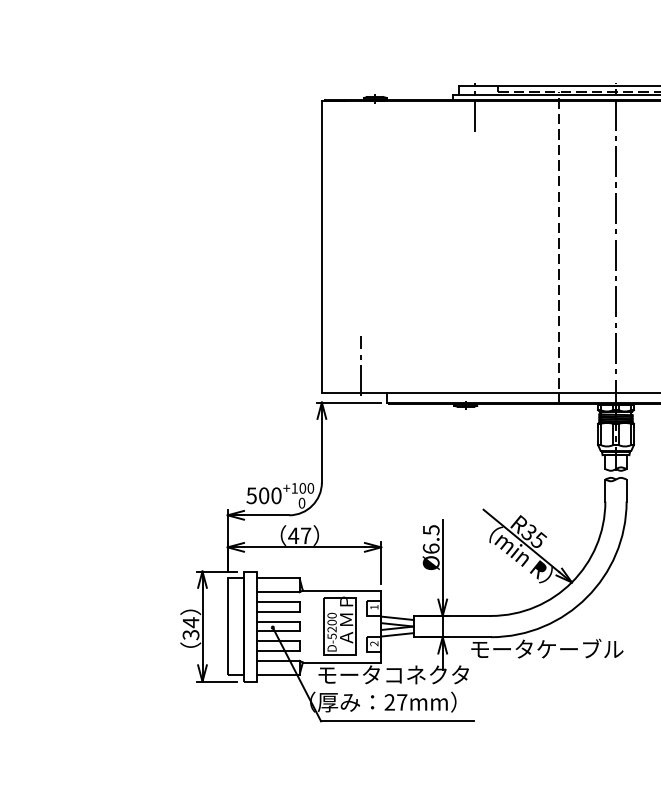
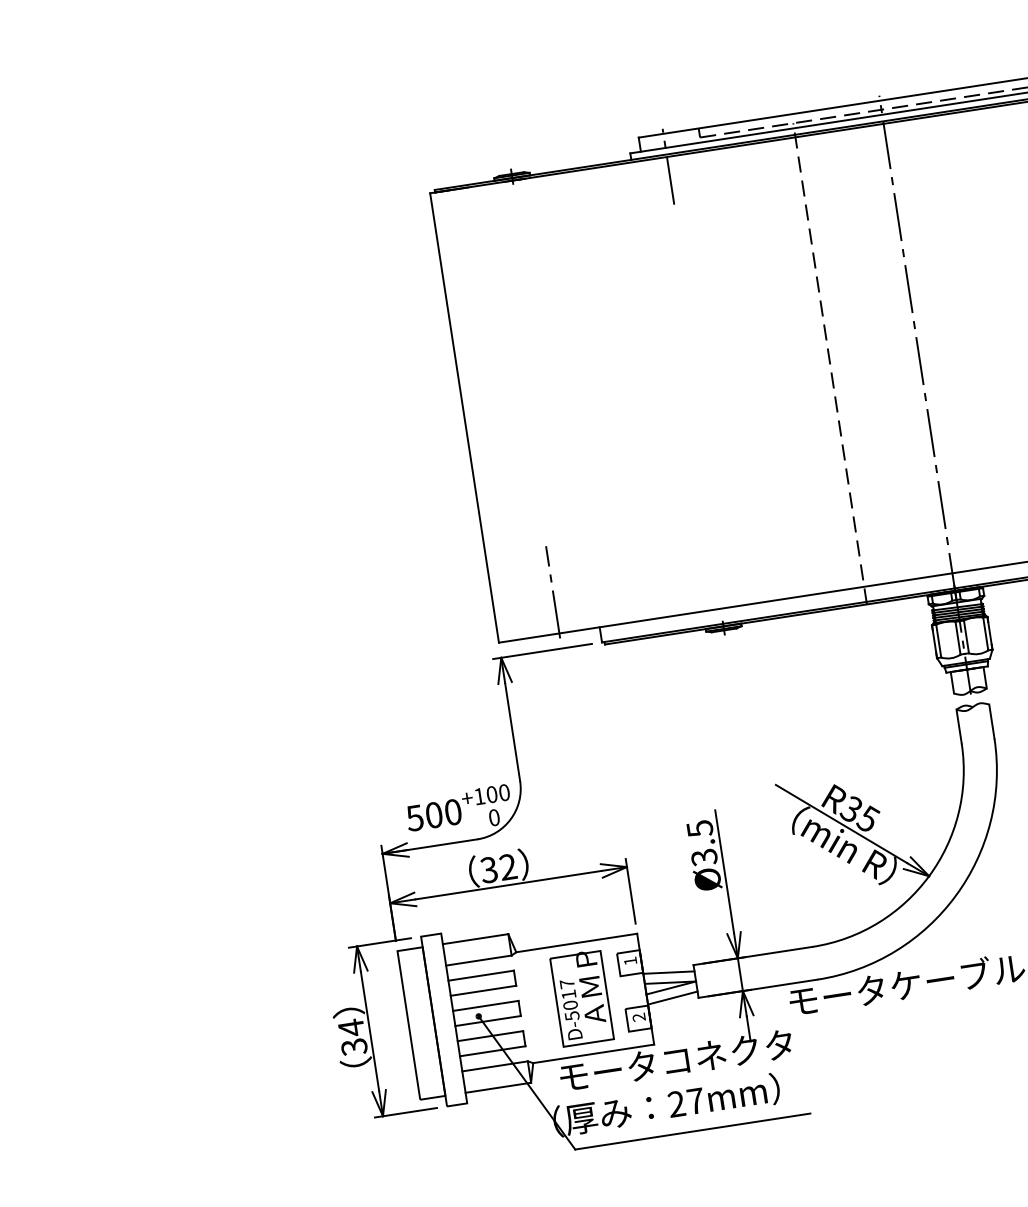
text: (299, 535) -> (498, 868), 47 -> 32
text: (430, 548) -> (703, 857), Ø6.5 -> Ø3.5
text: (331, 622) -> (567, 994), D-5200 -> D-5017

